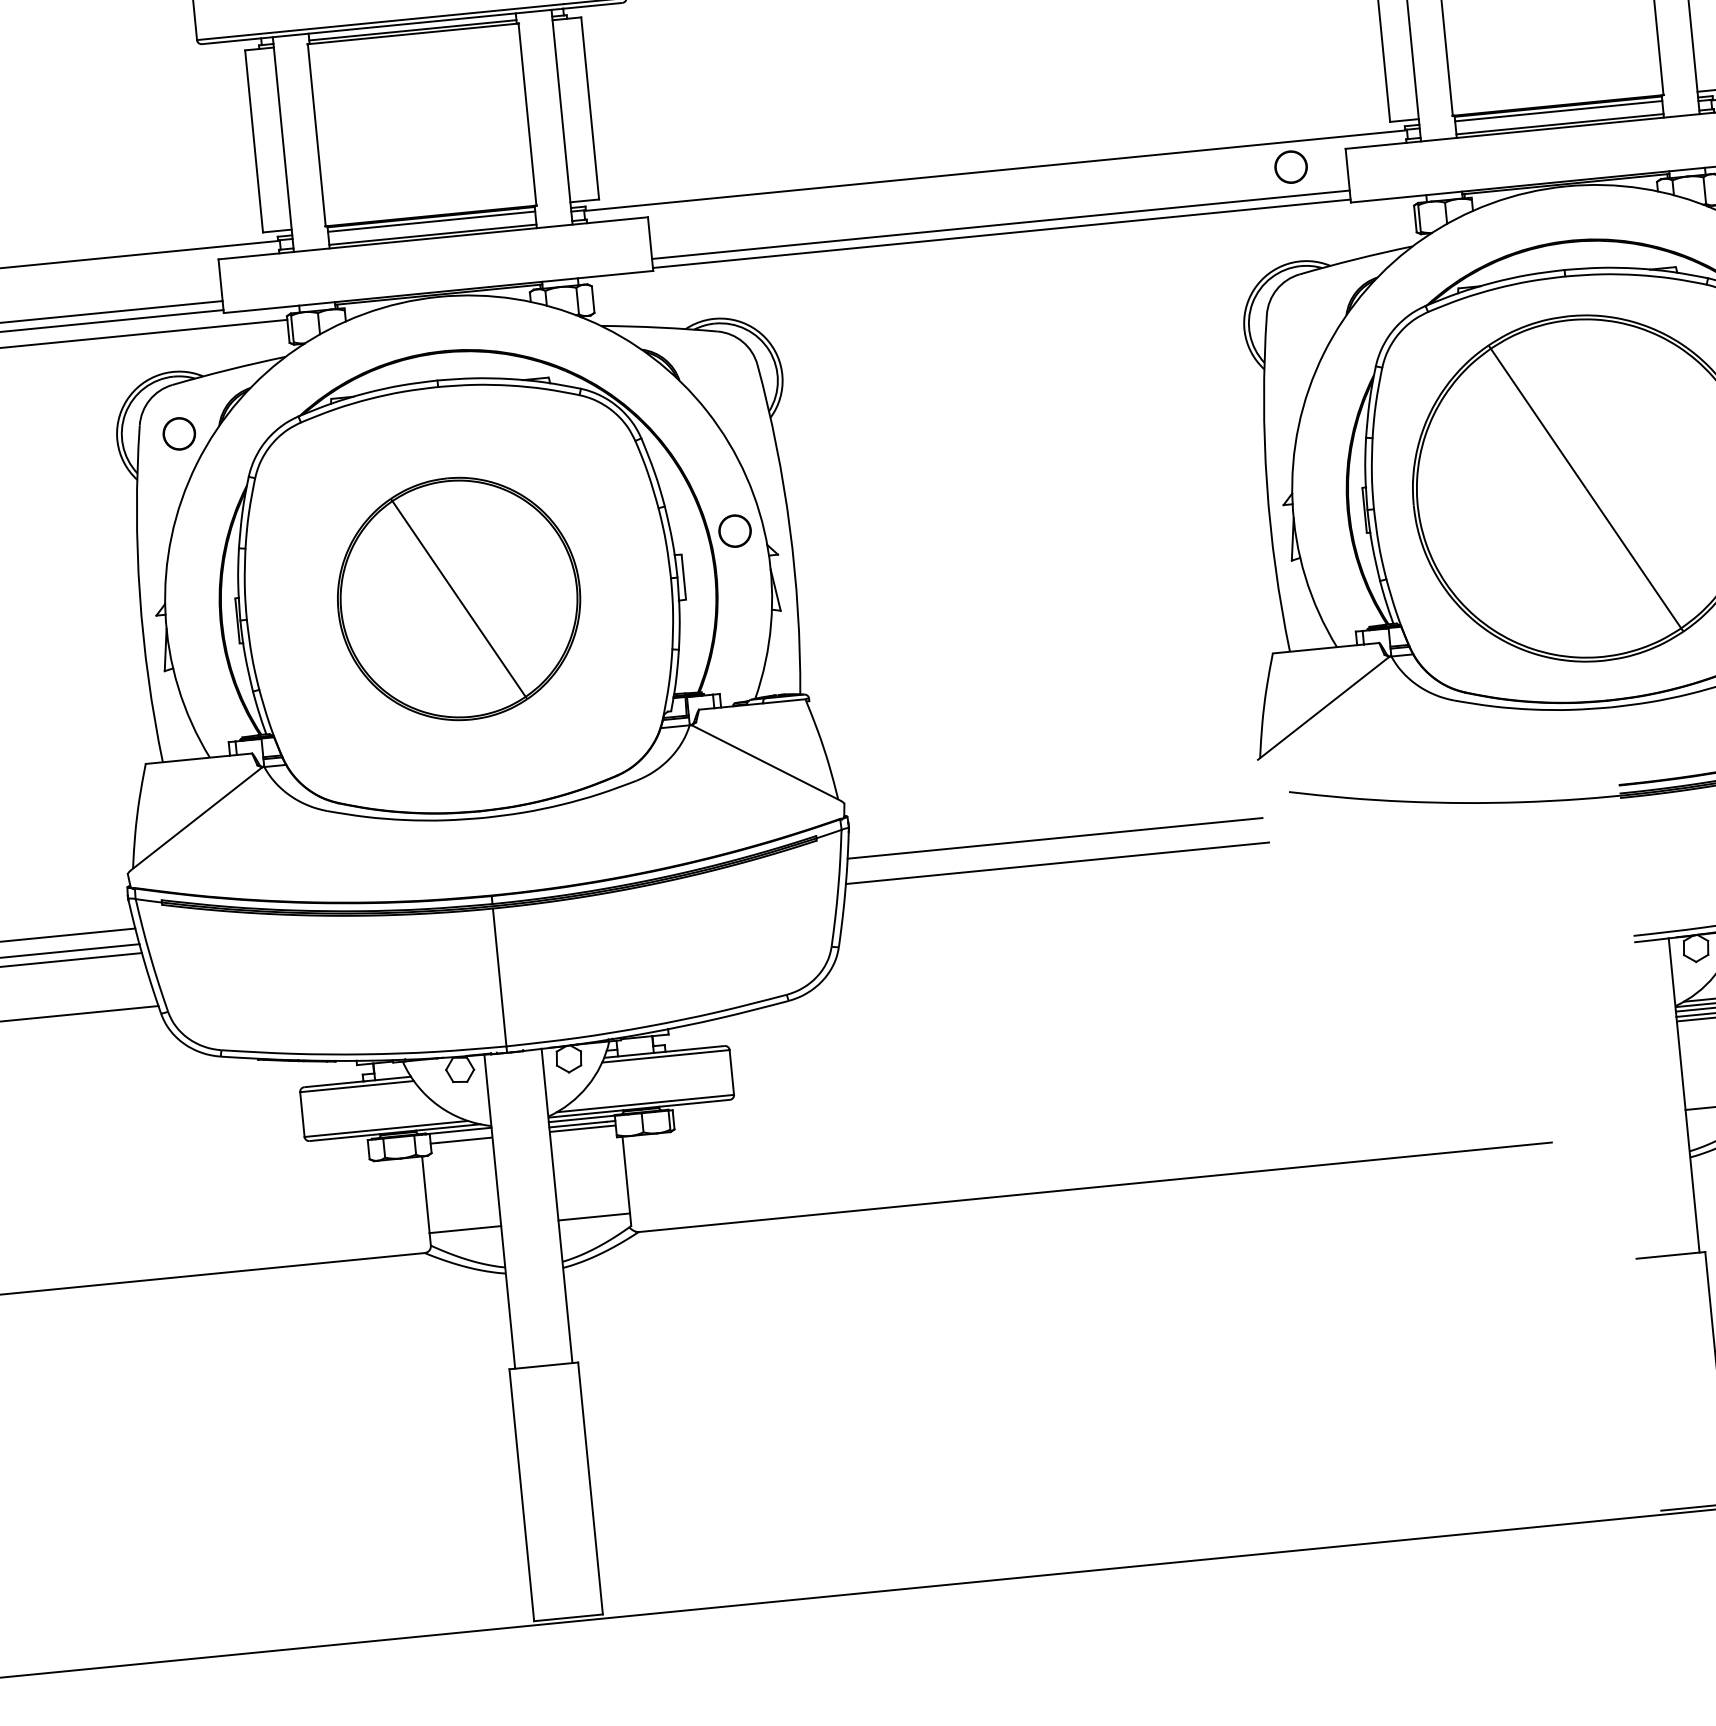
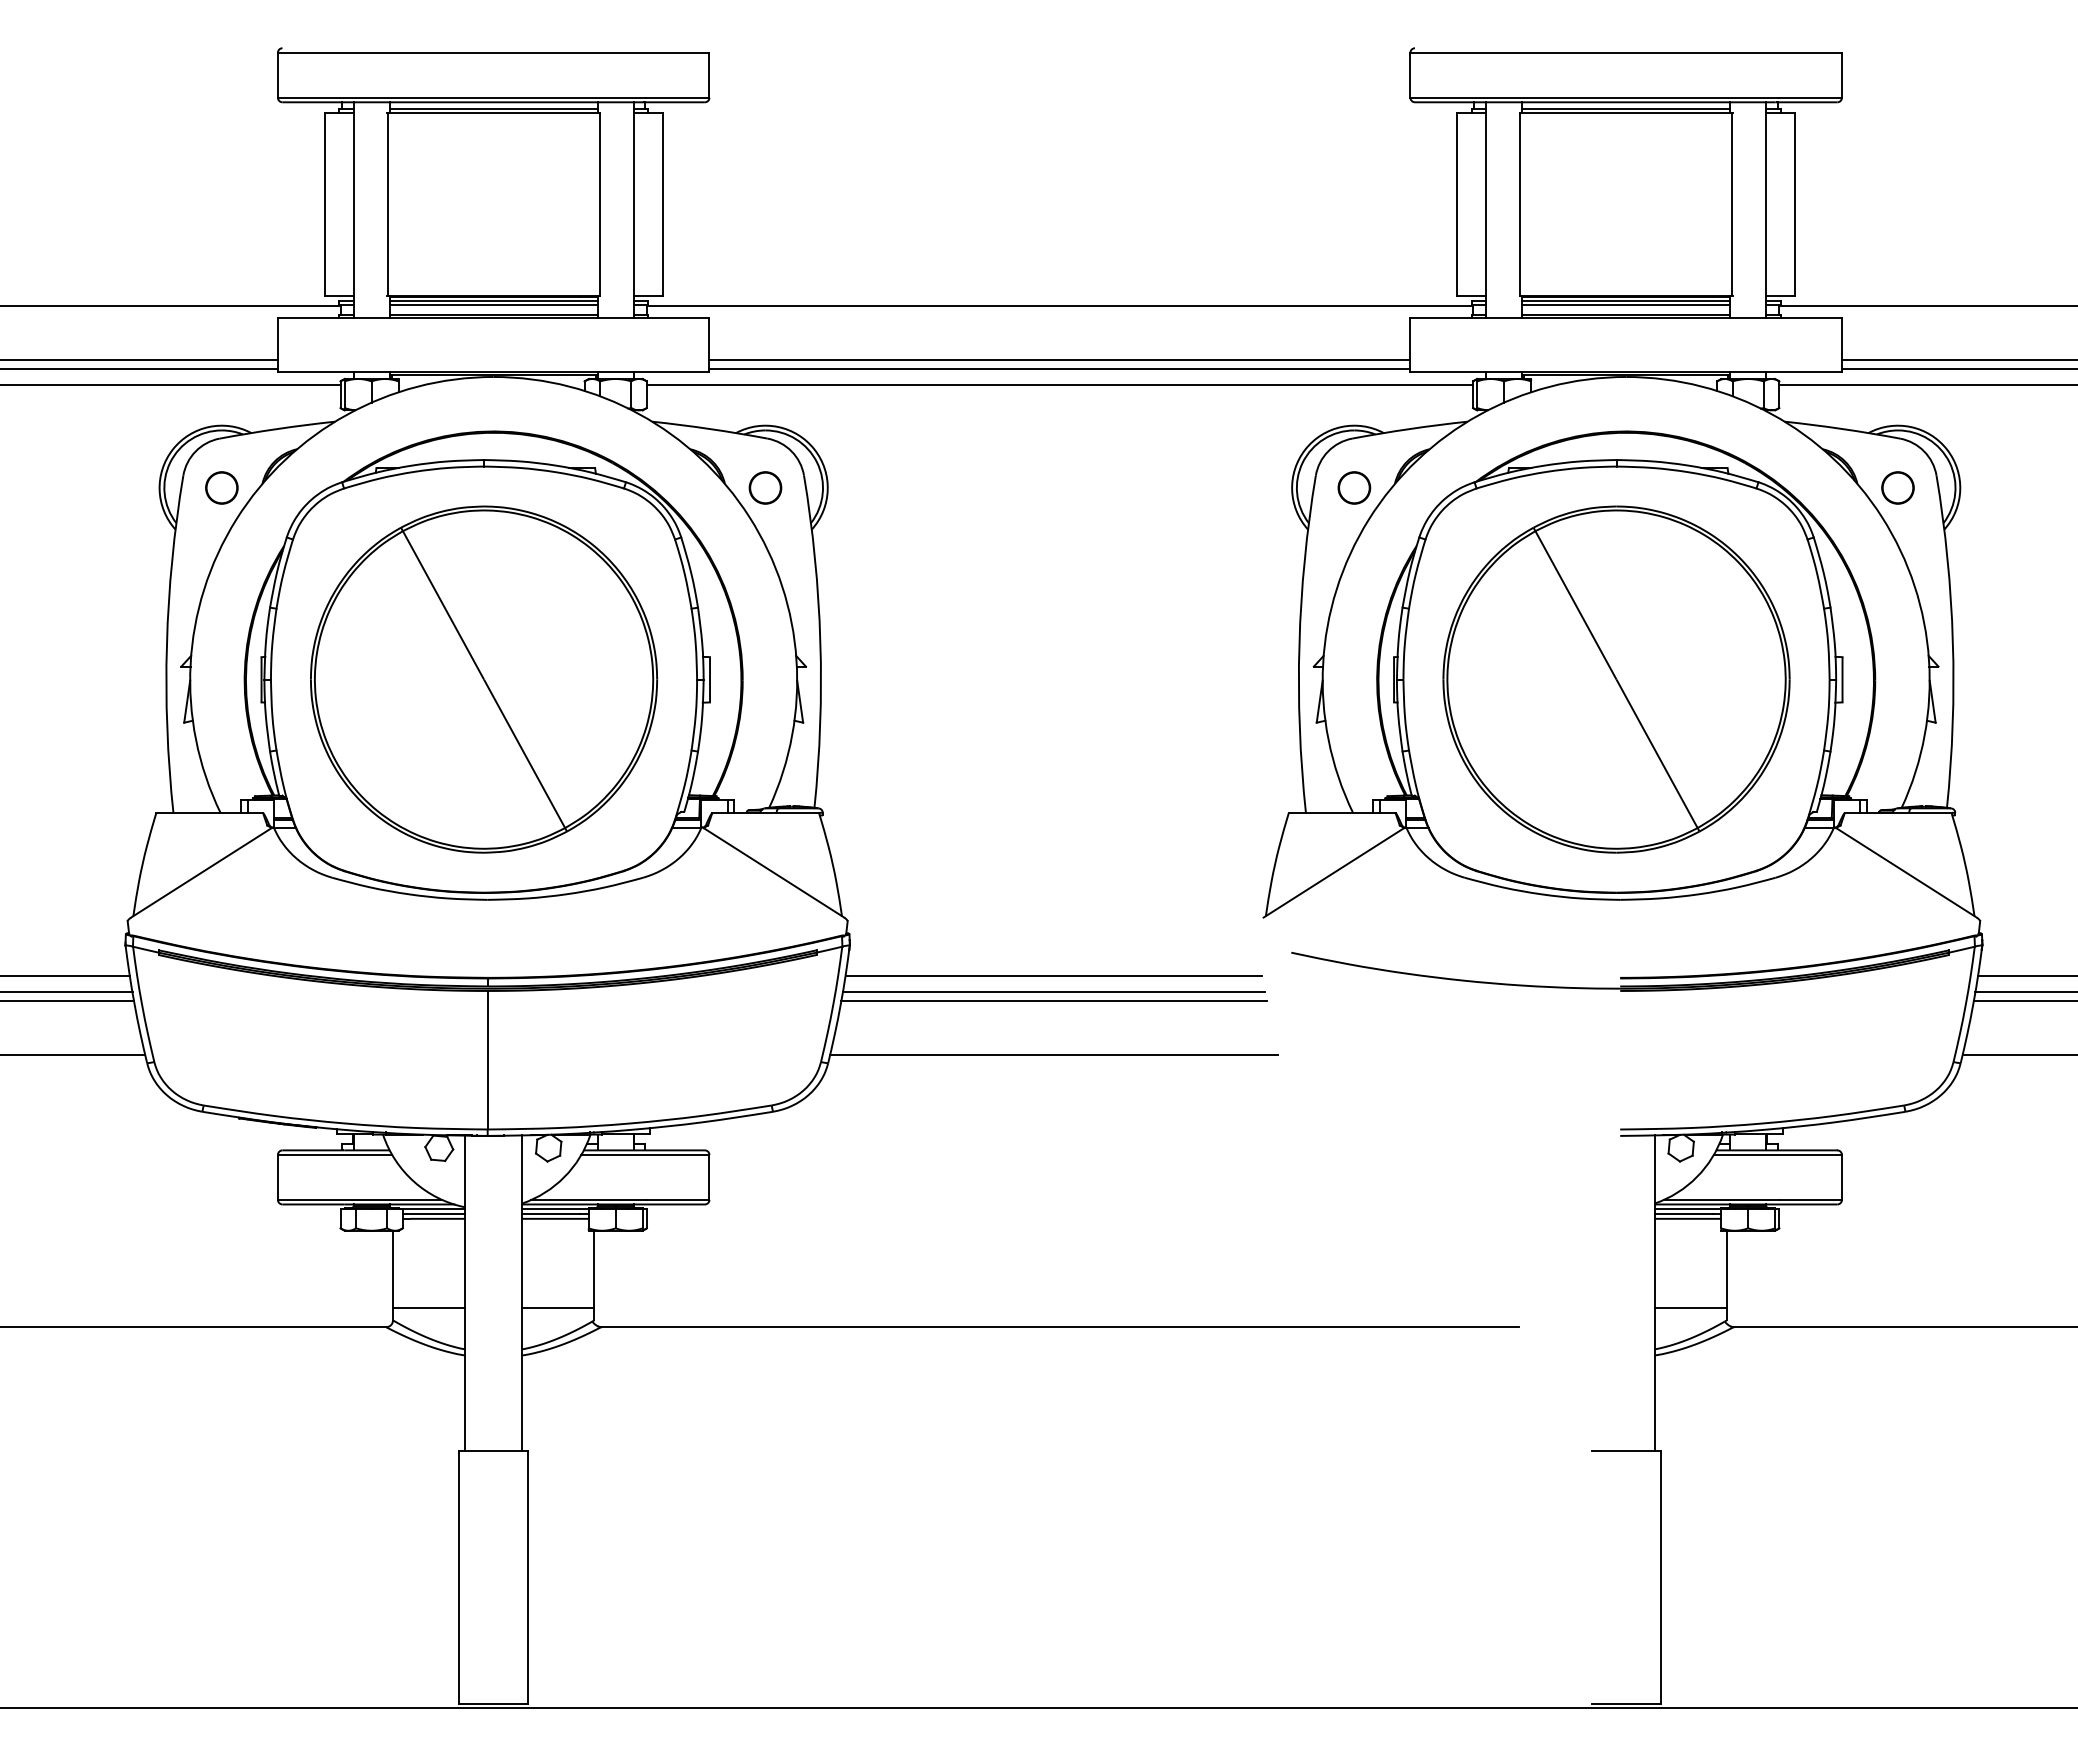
line: (1559, 115) -> (1626, 305), added
part: (1291, 166) -> (1354, 487), moved
line: (431, 225) -> (493, 305), added
line: (1002, 250) -> (1059, 385), added
part: (735, 530) -> (765, 487), moved
part: (459, 598) -> (484, 679), size x1.43
line: (1056, 853) -> (1053, 991), added
line: (1062, 917) -> (1053, 1055), added
line: (460, 1136) -> (433, 1214), added

